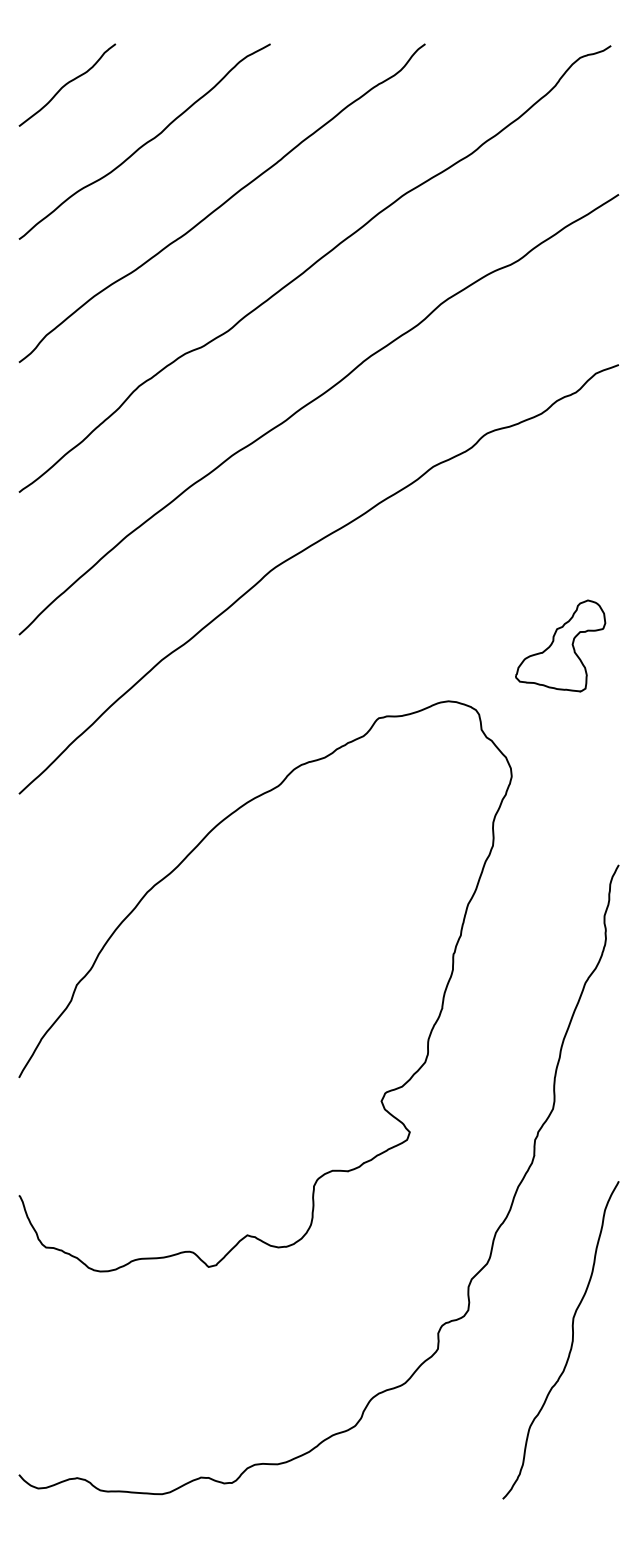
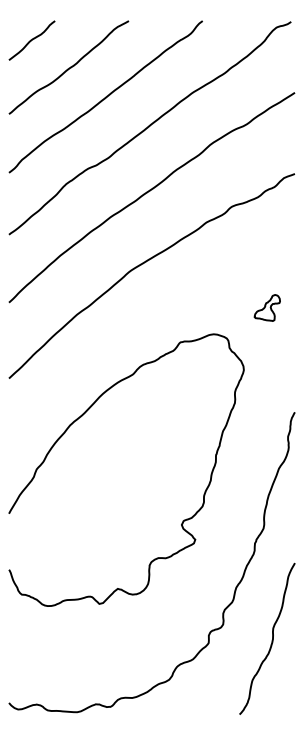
part: (561, 645) -> (267, 307), size x0.6

